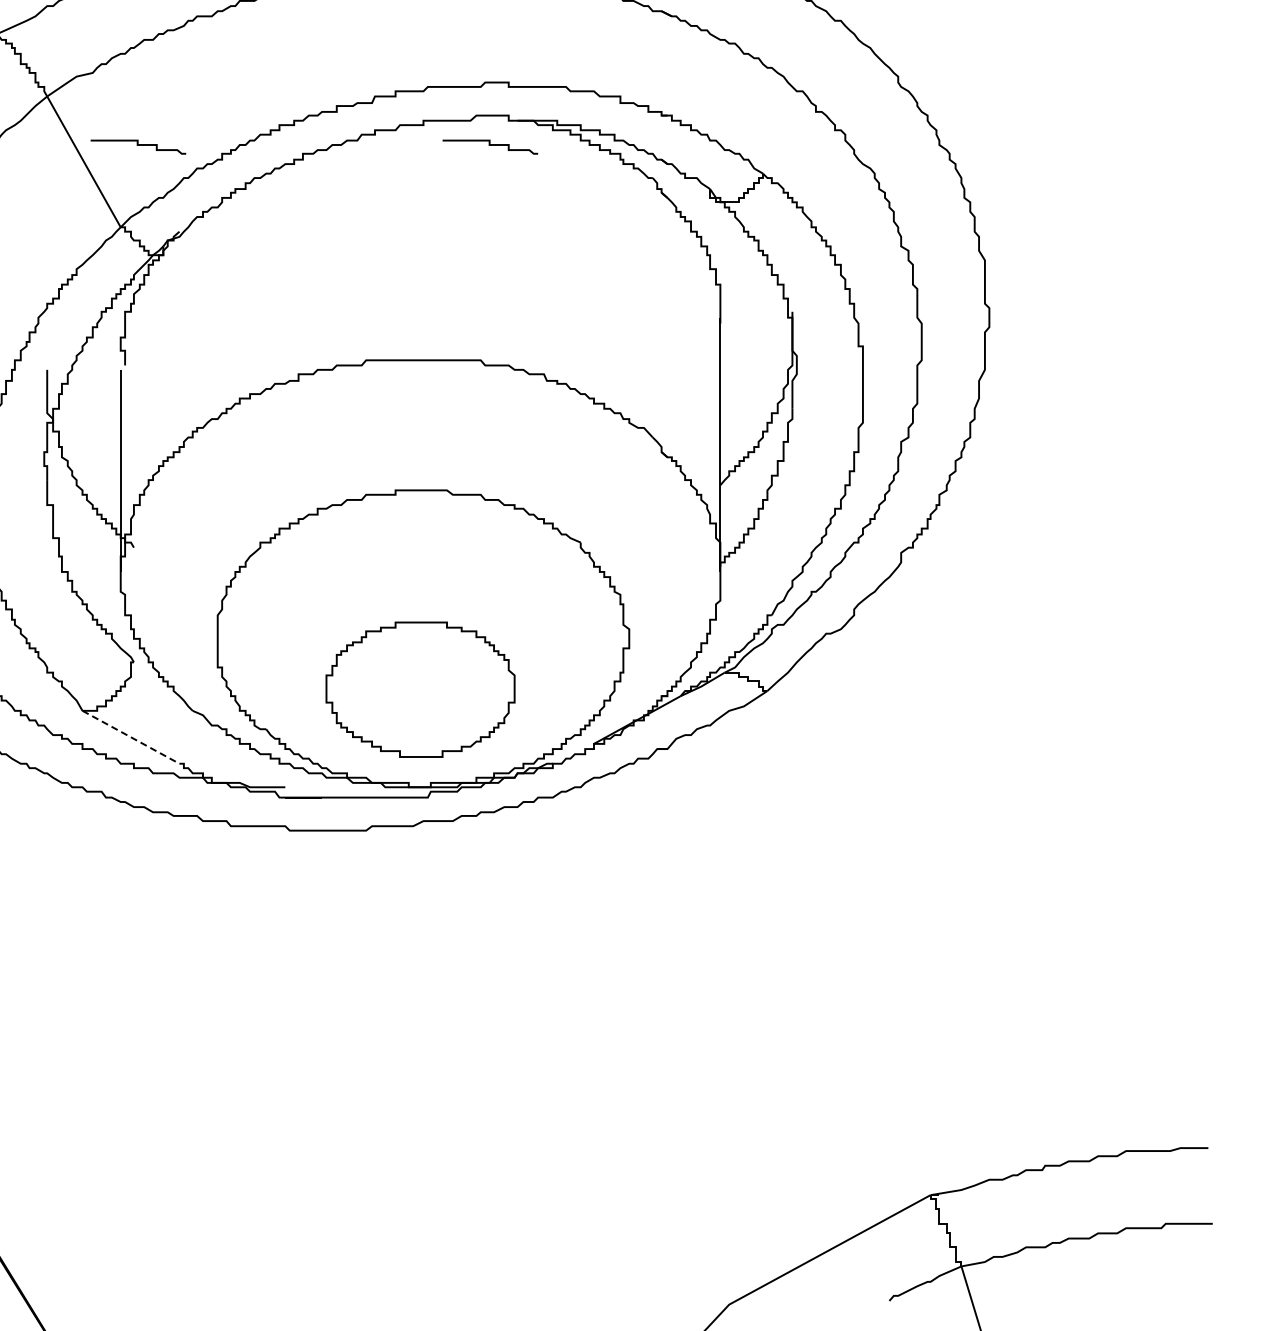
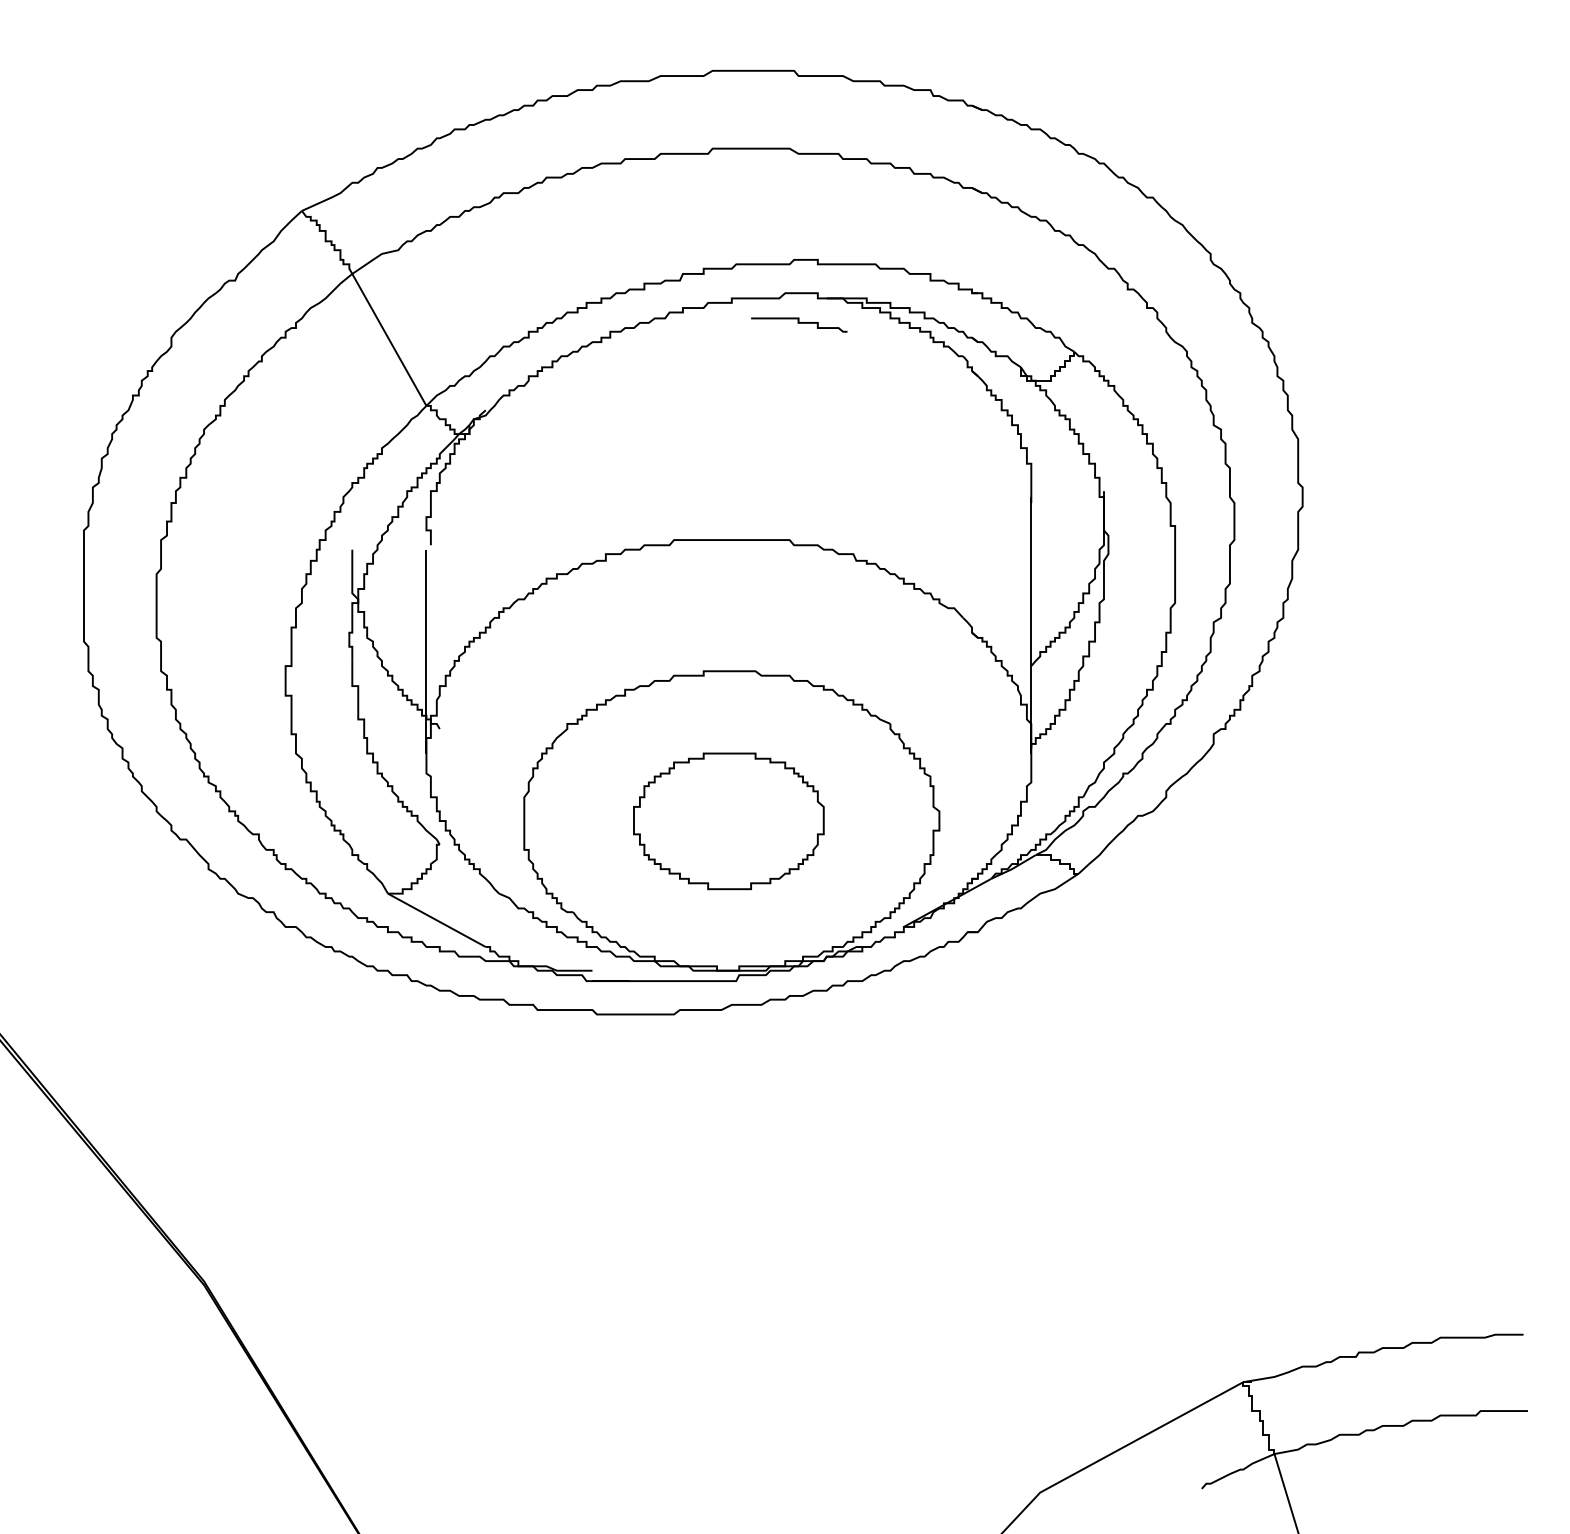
curve: (138, 145) -> (444, 323), removed
part: (420, 689) -> (728, 821), moved
line: (130, 737) -> (436, 920), dashed -> solid

